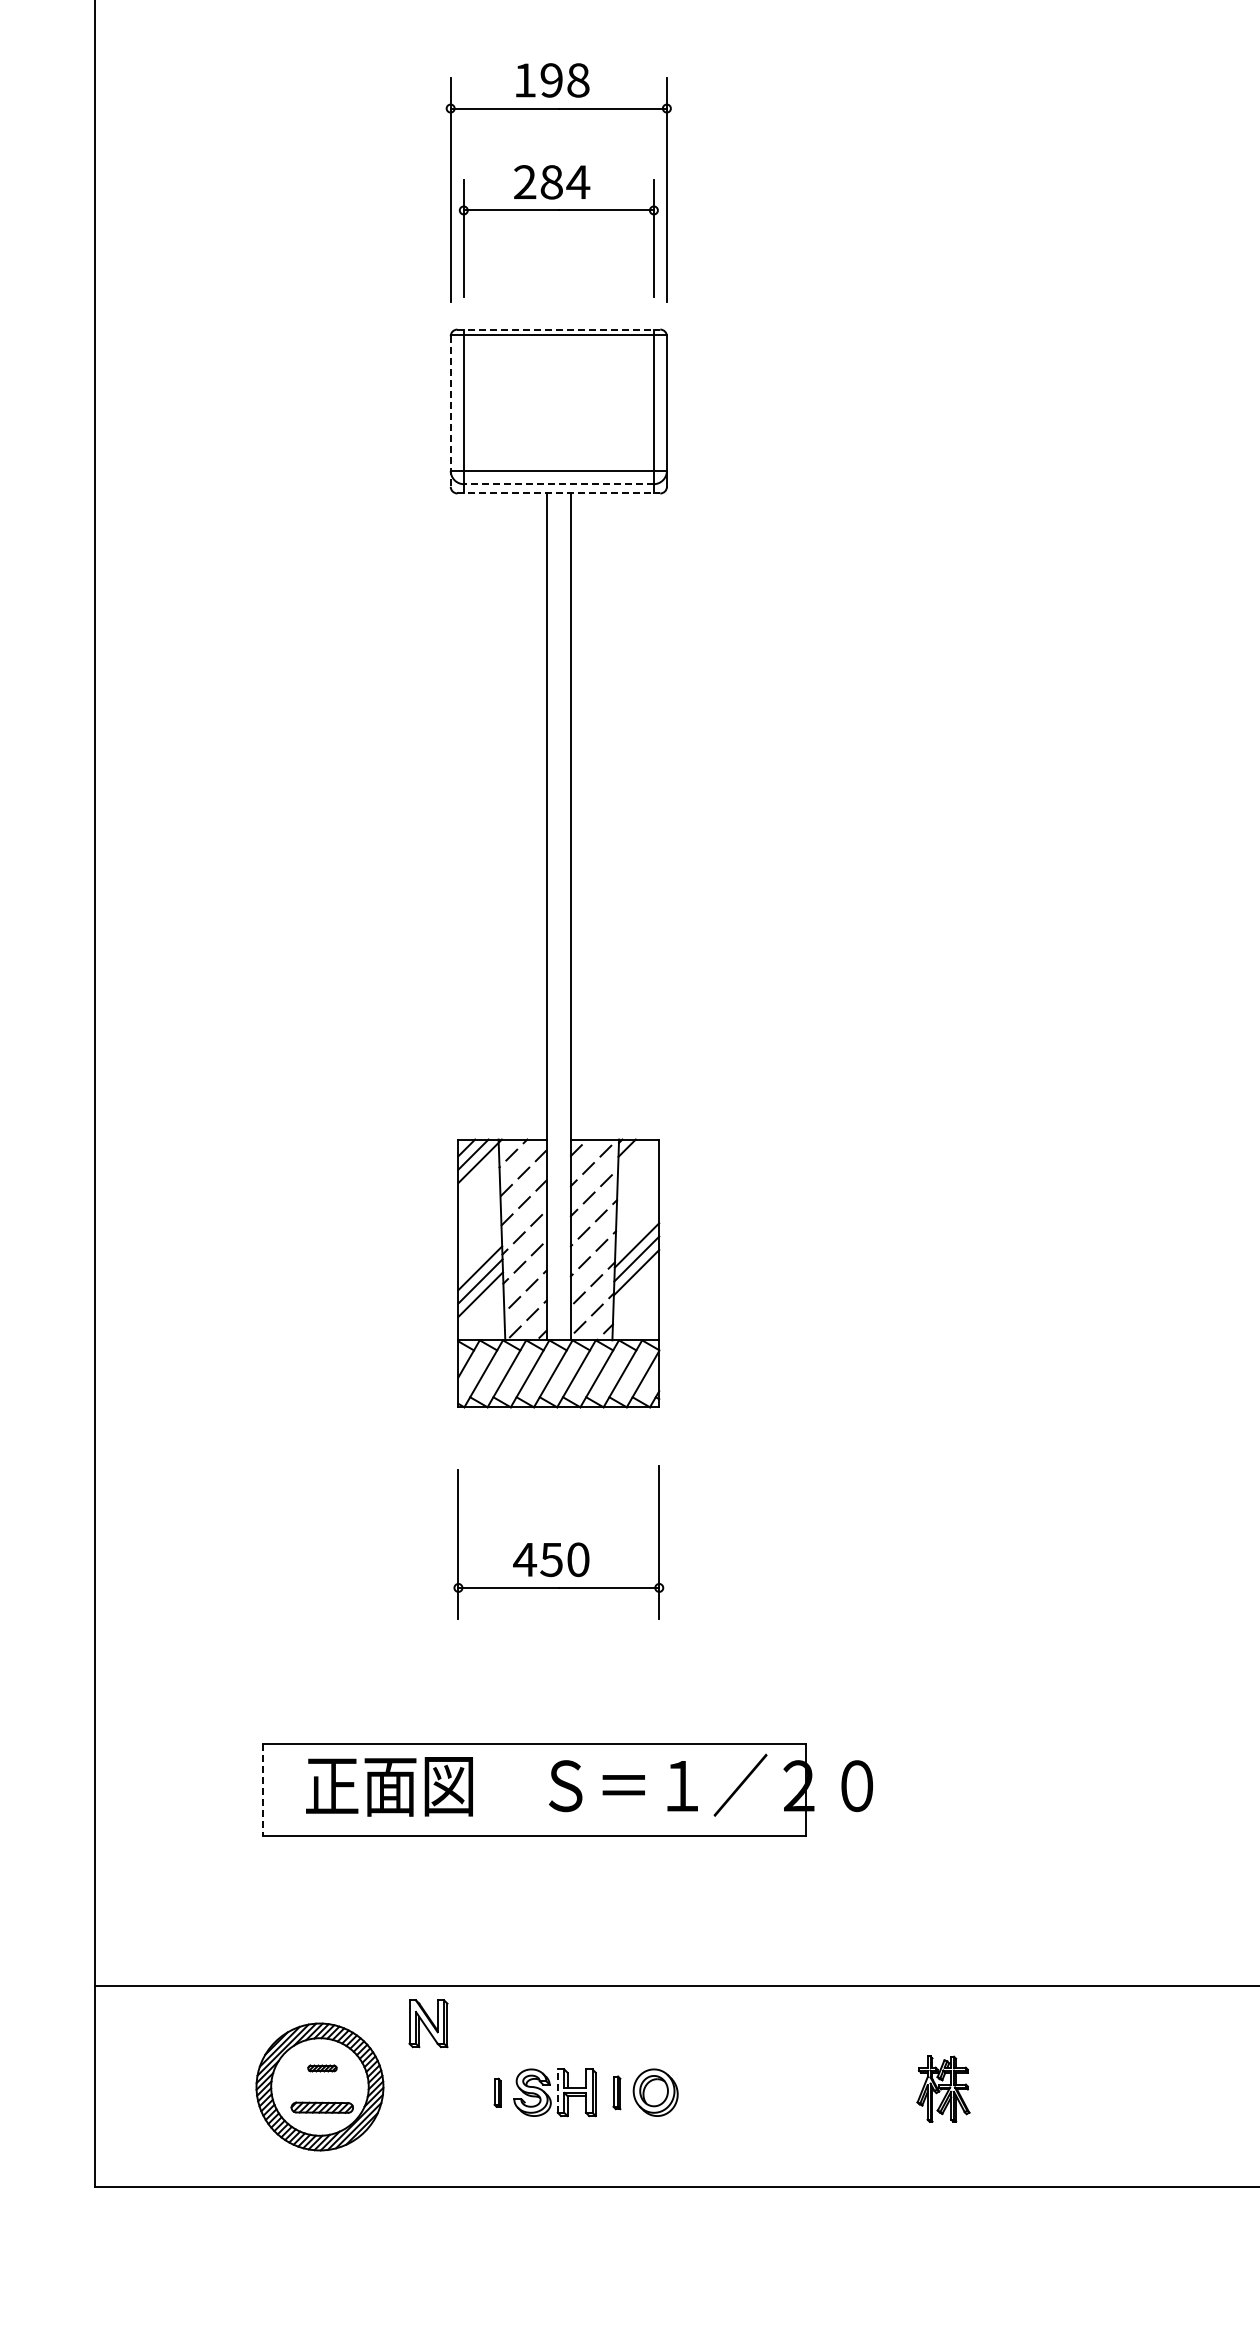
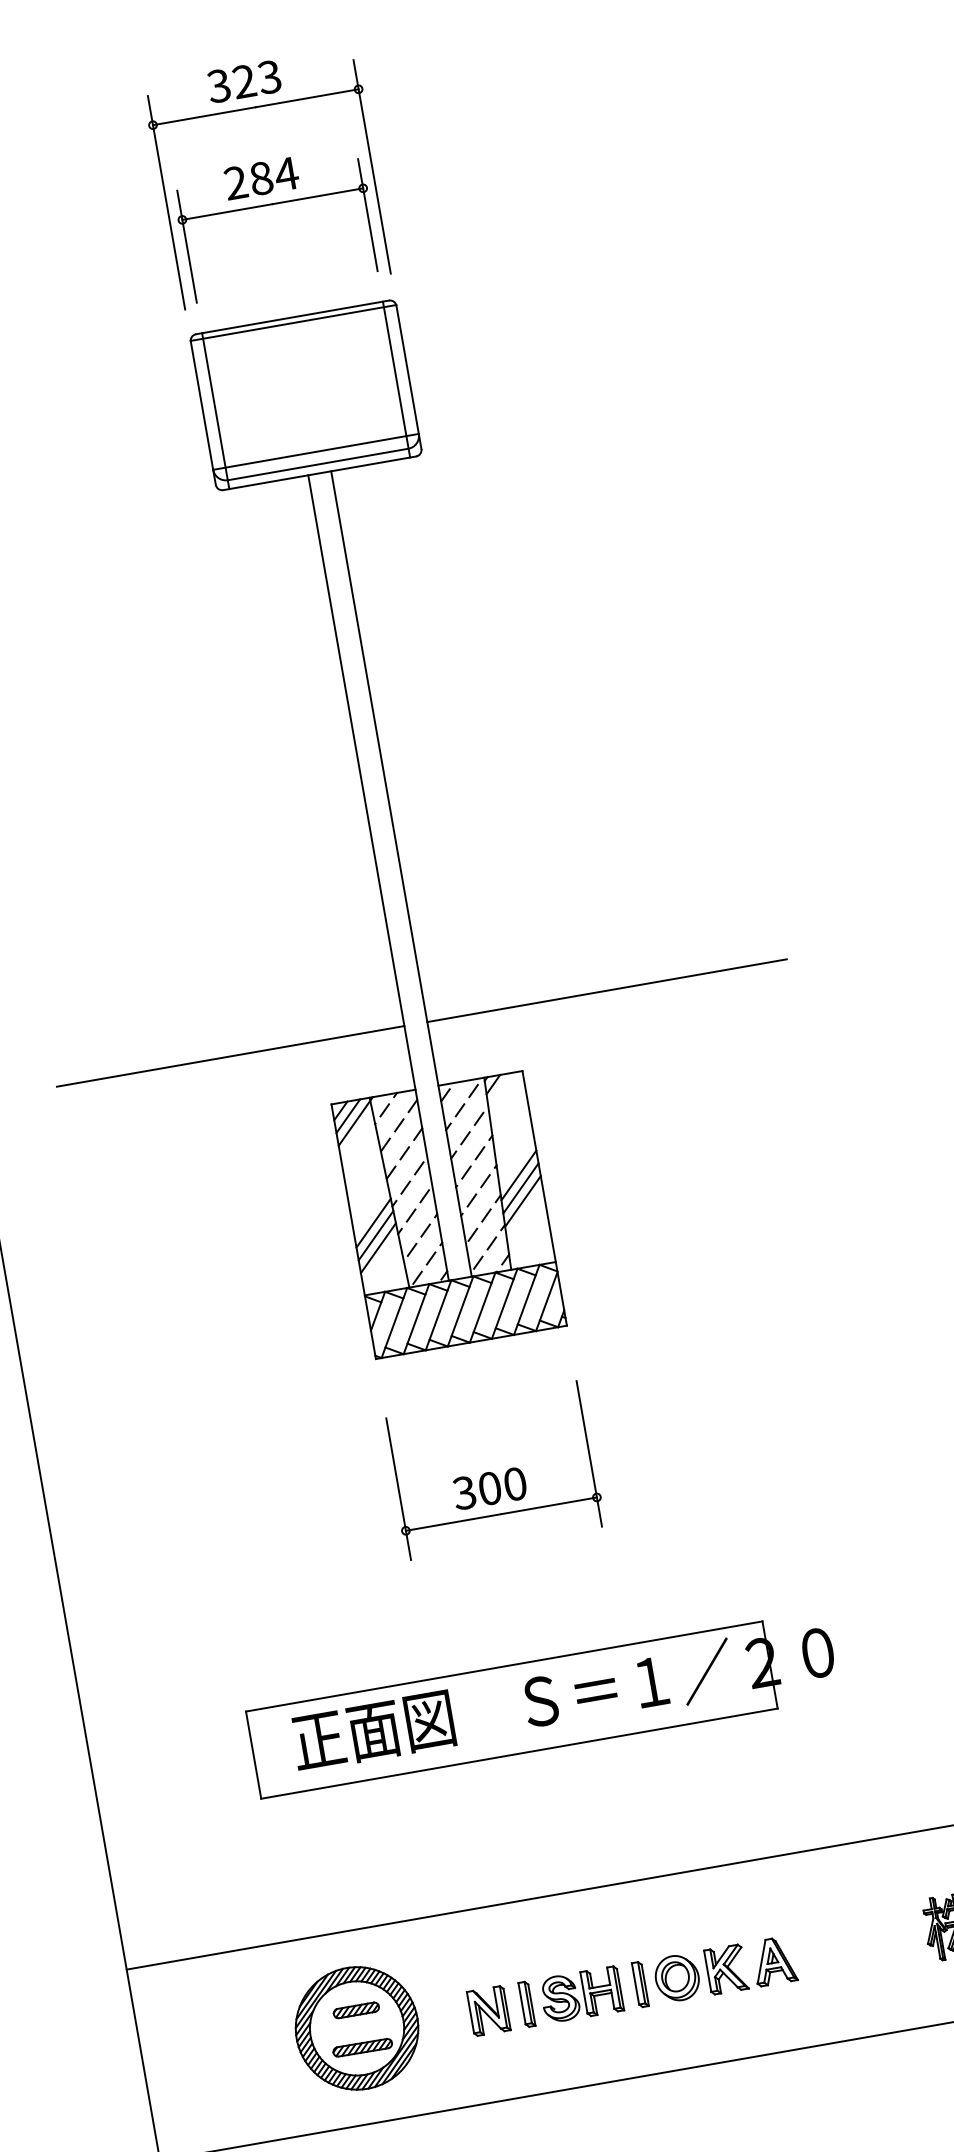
text: (551, 80) -> (244, 81), 198 -> 323
line: (559, 329) -> (293, 317), dashed -> solid
line: (450, 412) -> (203, 414), dashed -> solid
line: (558, 484) -> (317, 464), dashed -> solid
line: (559, 493) -> (320, 473), dashed -> solid
line: (363, 1072) -> (230, 1056), added
line: (759, 1072) -> (606, 990), added
text: (537, 1559) -> (476, 1490), 450 -> 300
line: (263, 1789) -> (253, 1754), dashed -> solid
part: (428, 2023) -> (488, 2010), moved
part: (322, 2068) -> (356, 2010), size x1.67
line: (557, 2091) -> (583, 1993), dashed -> solid
part: (497, 2092) -> (526, 2004), size x1.67
part: (616, 2092) -> (639, 1984), size x1.43
part: (741, 2096) -> (759, 1967), added

